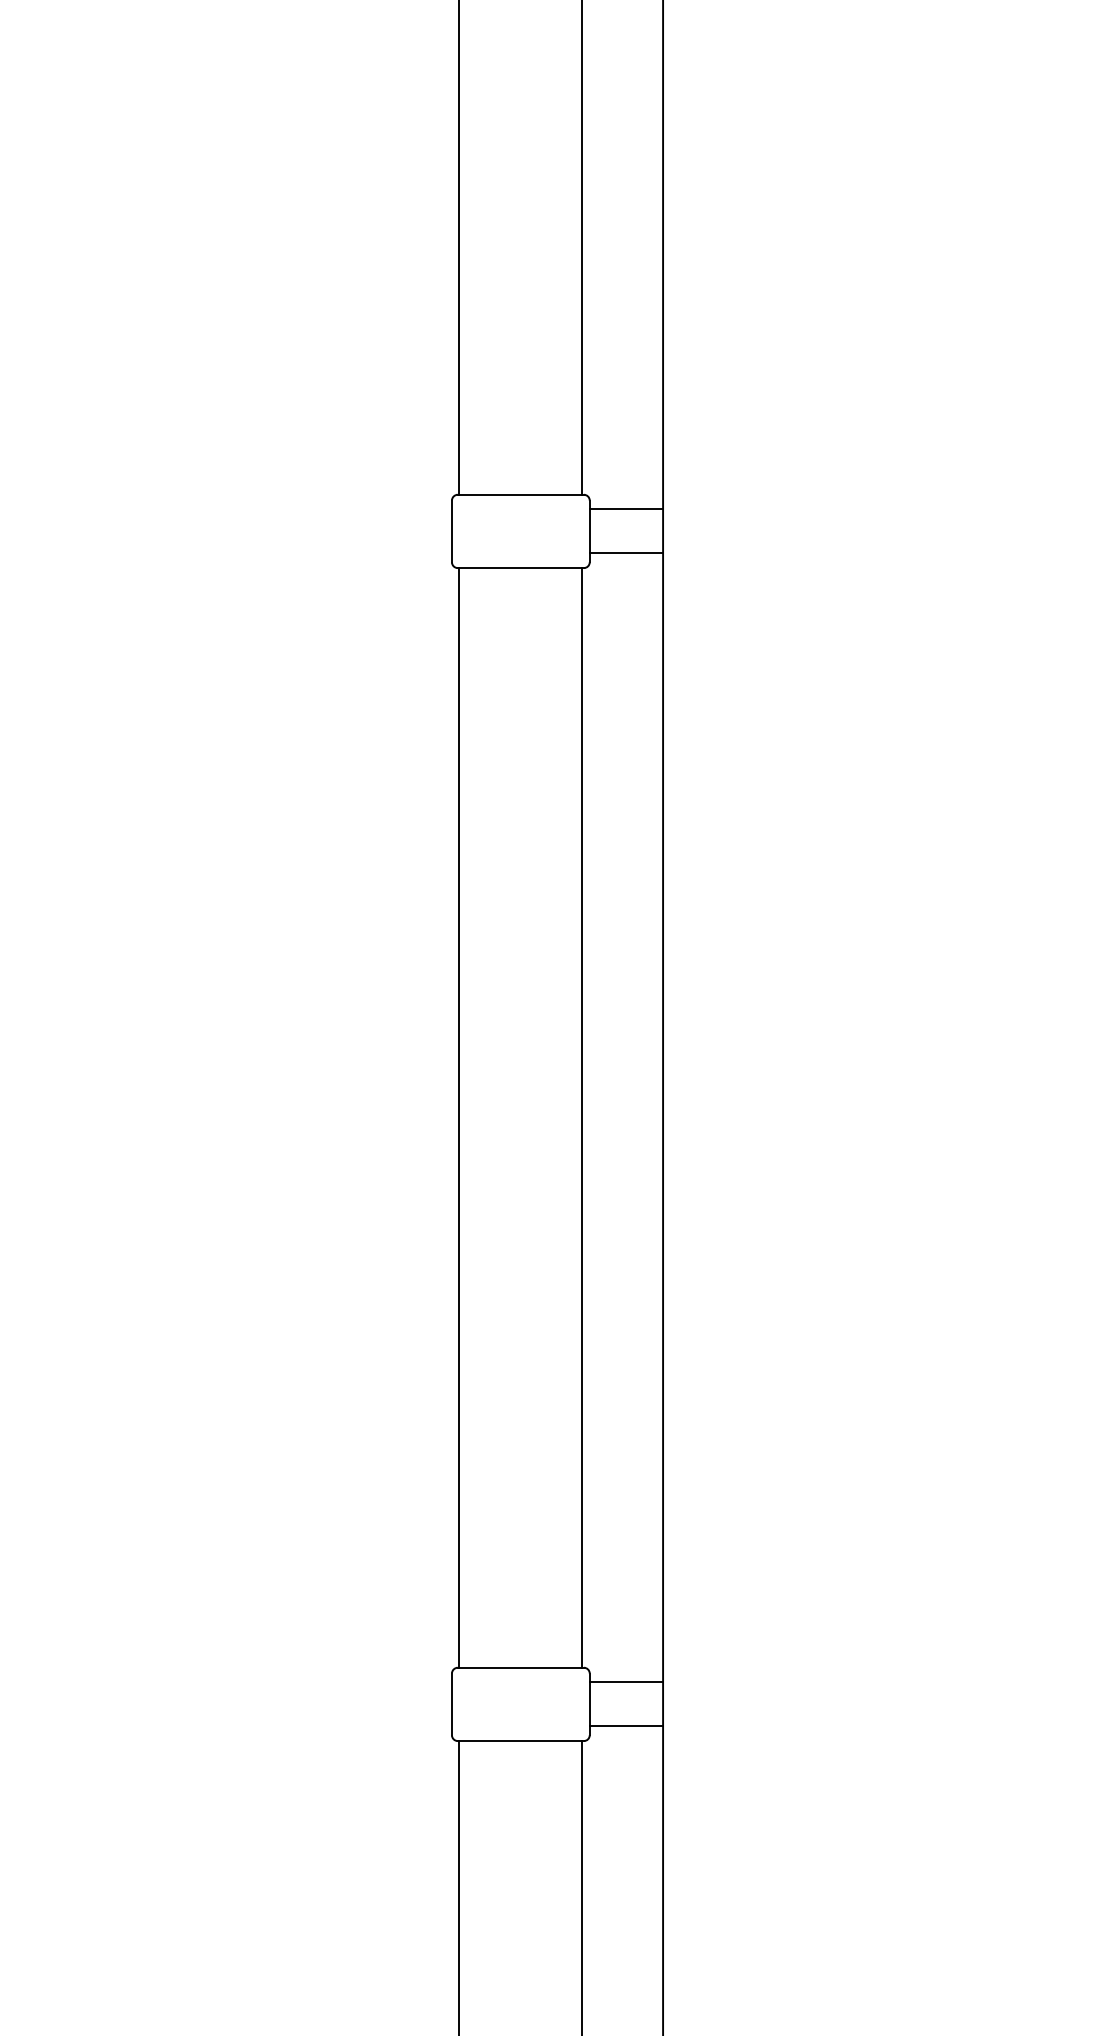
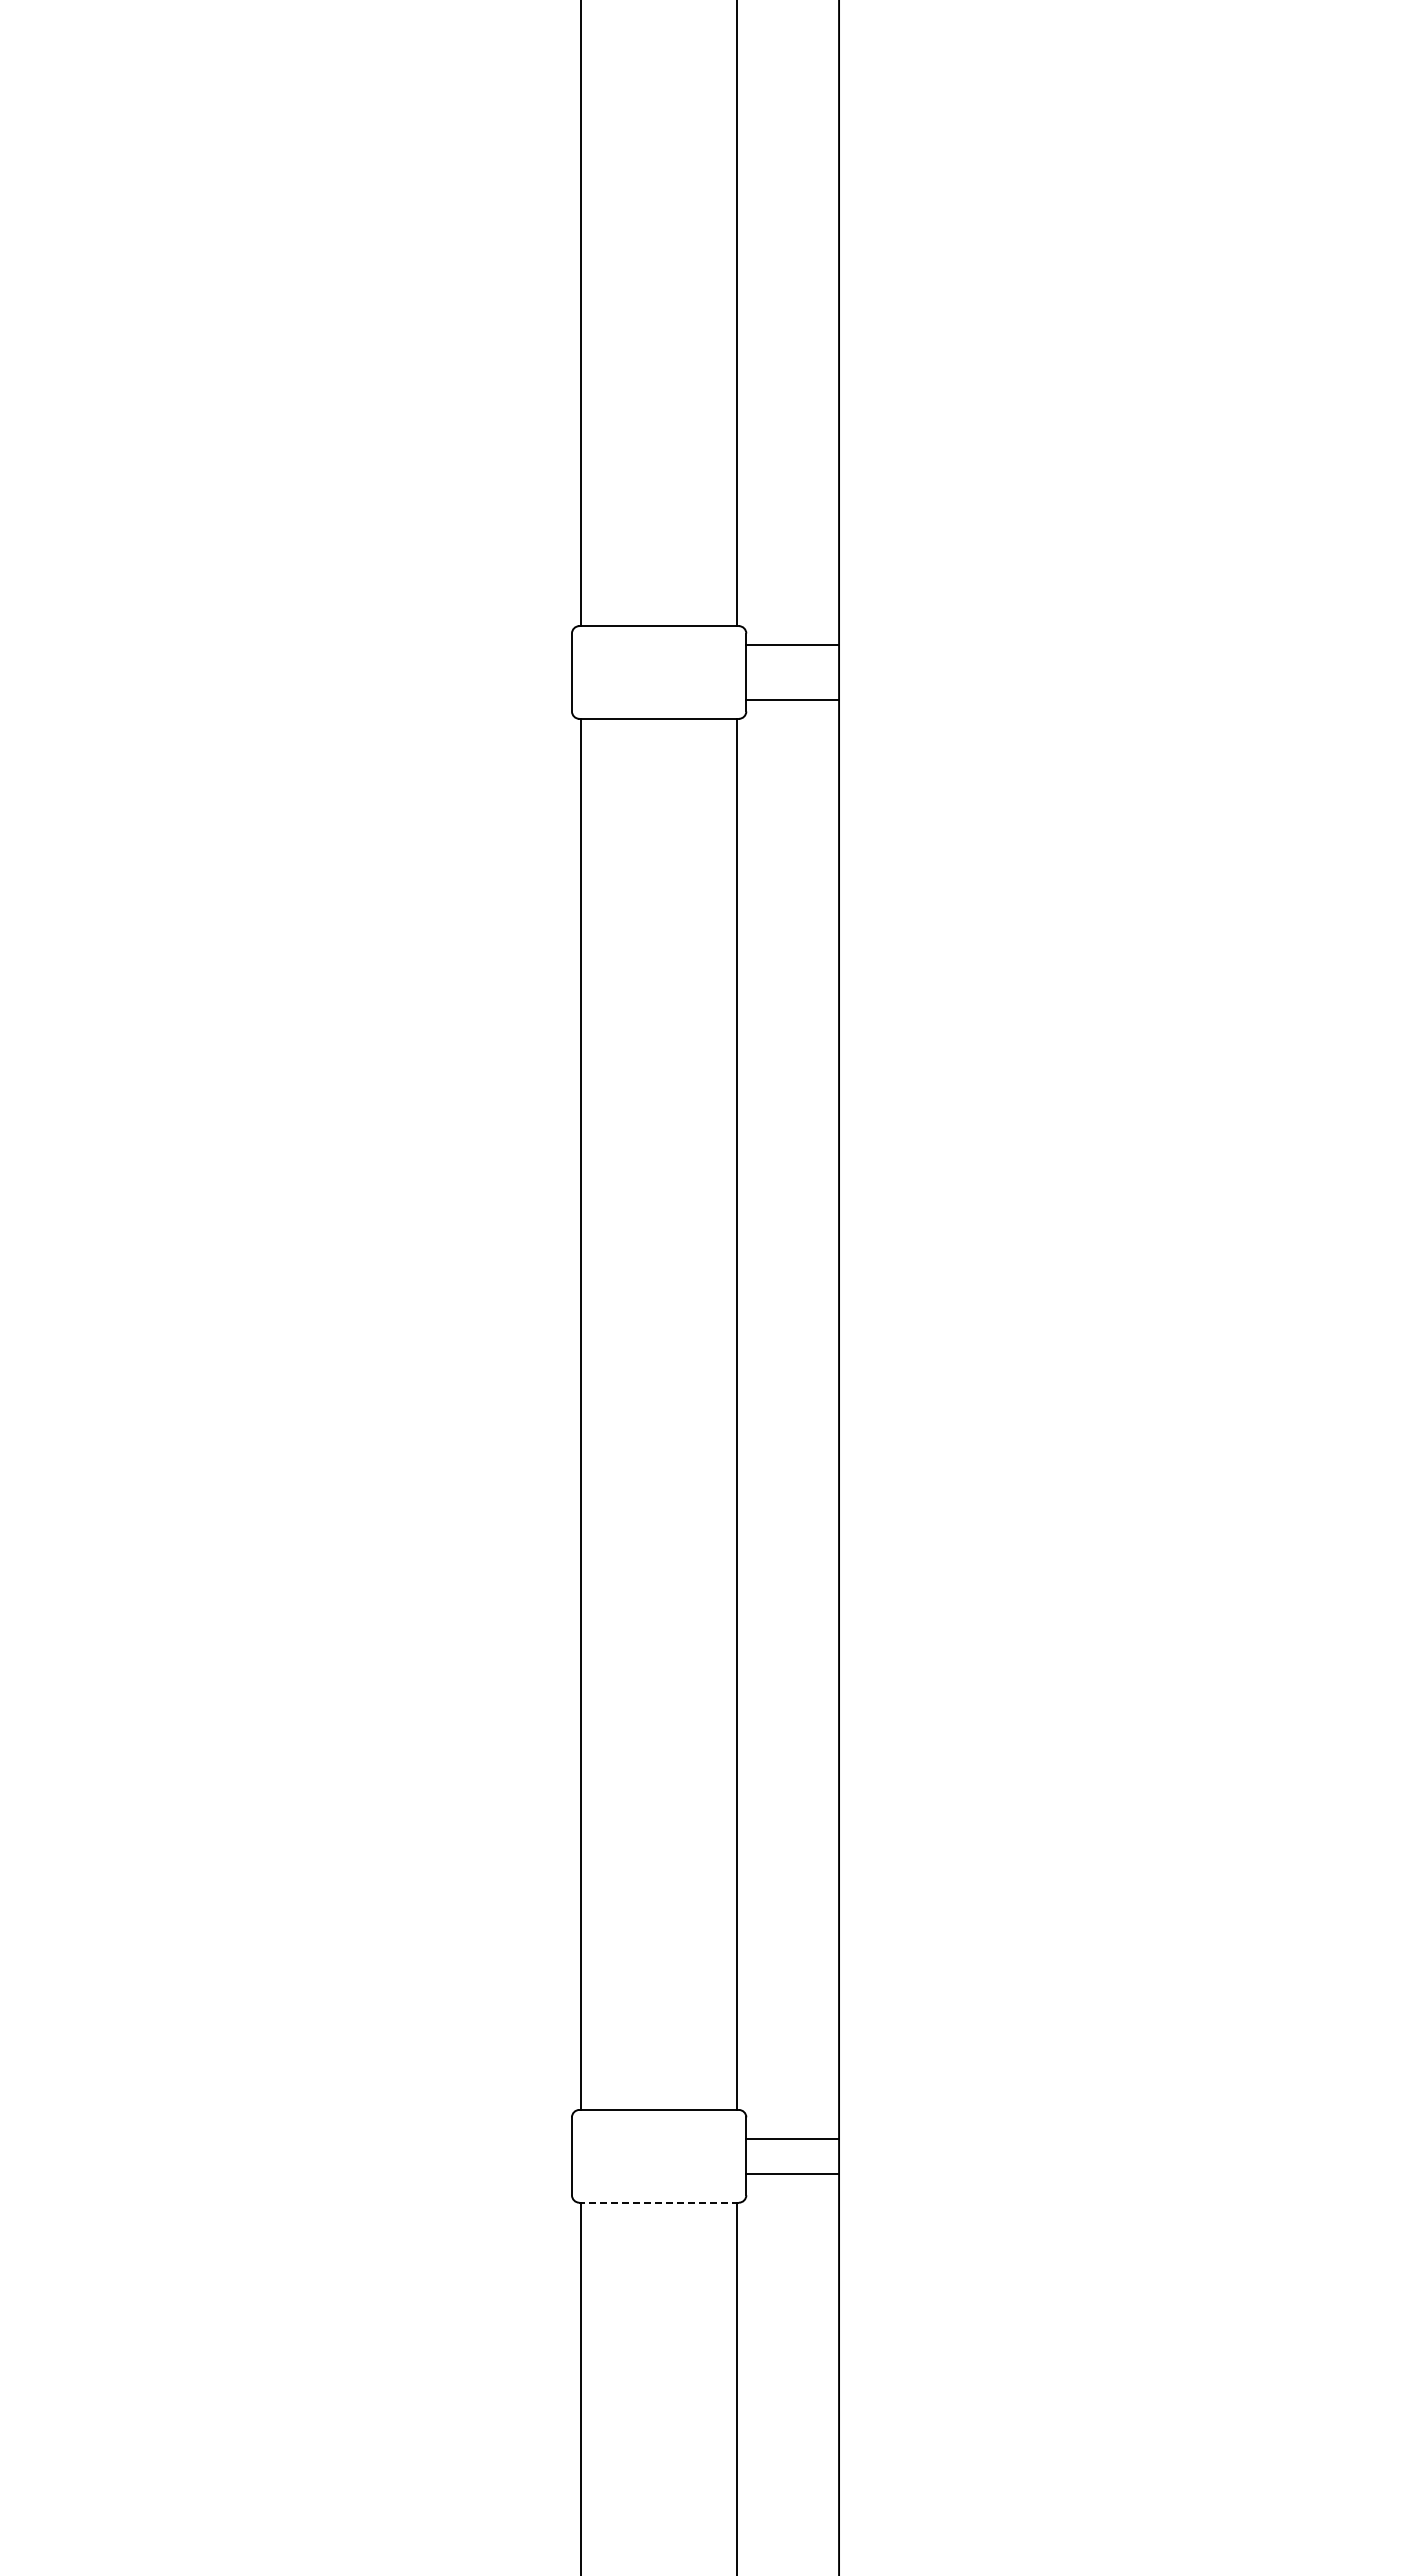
line: (626, 1682) -> (792, 2173), moved
line: (626, 1726) -> (792, 2139), moved
line: (521, 1740) -> (659, 2202), solid -> dashed

